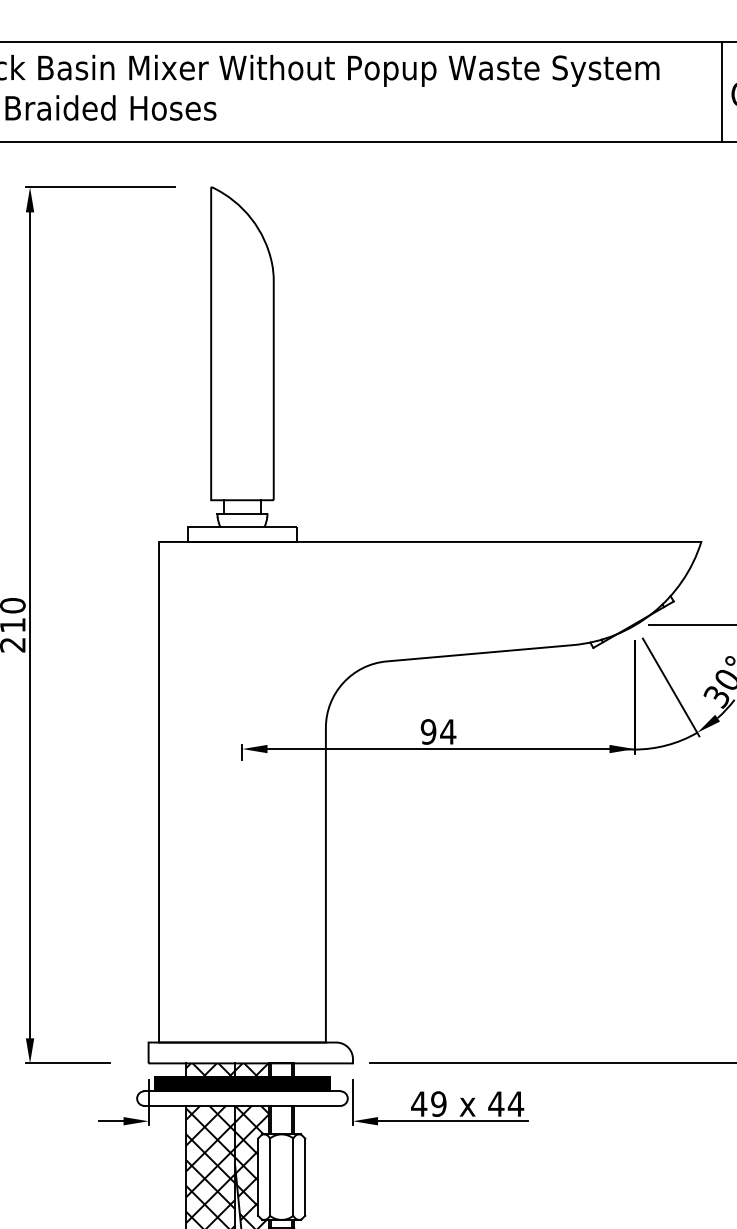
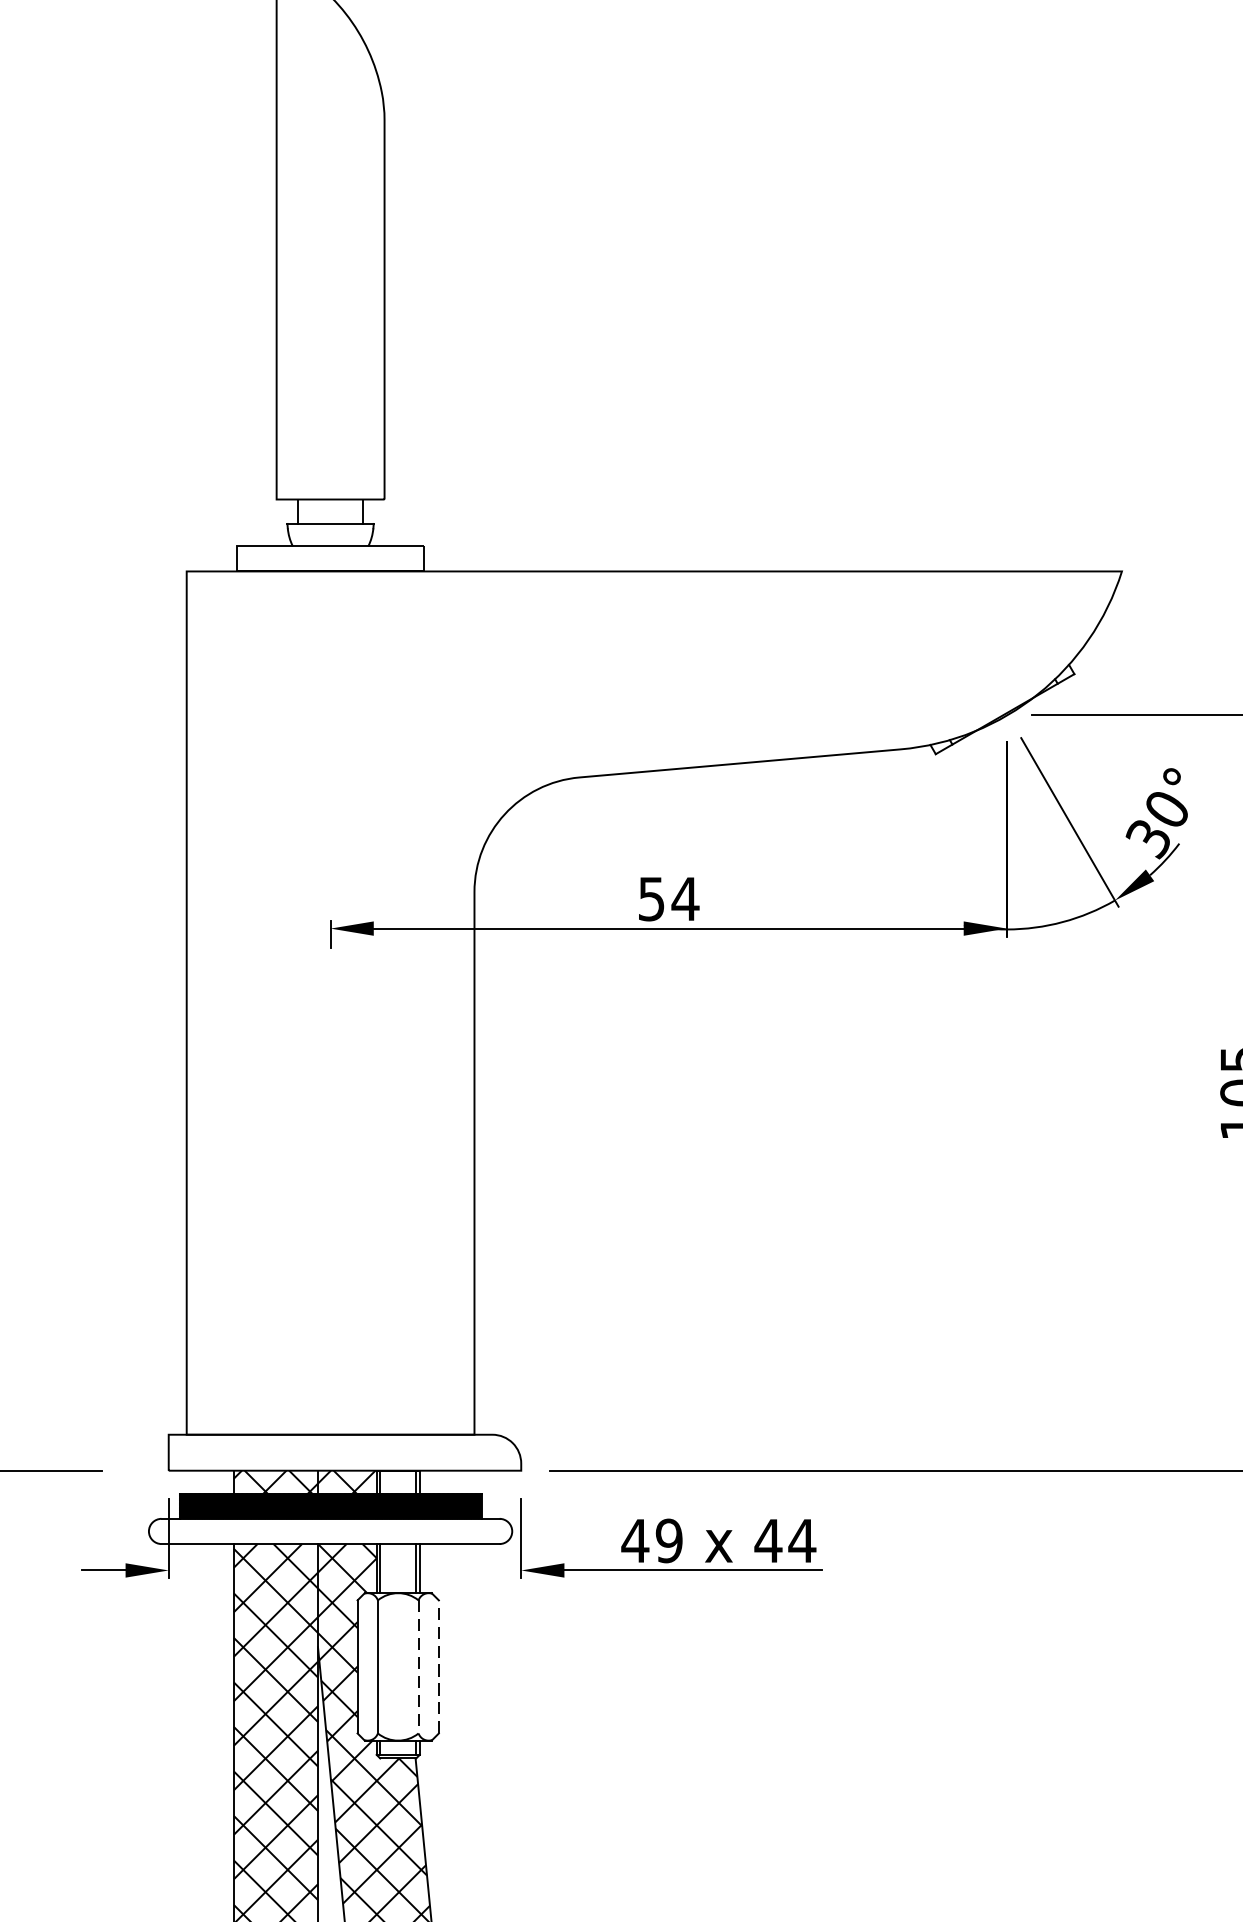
text: (428, 731) -> (651, 898), 94 -> 54
line: (293, 1177) -> (418, 1667), solid -> dashed
line: (305, 1177) -> (439, 1667), solid -> dashed

